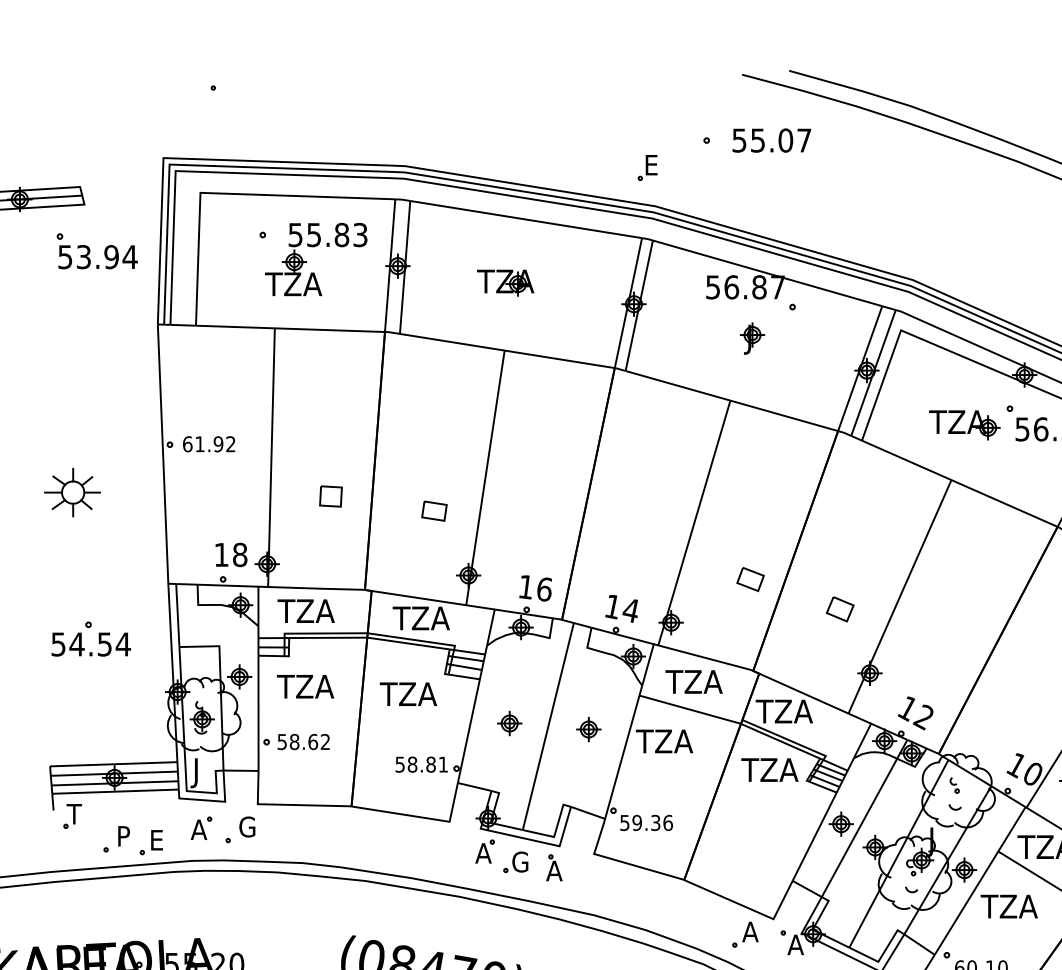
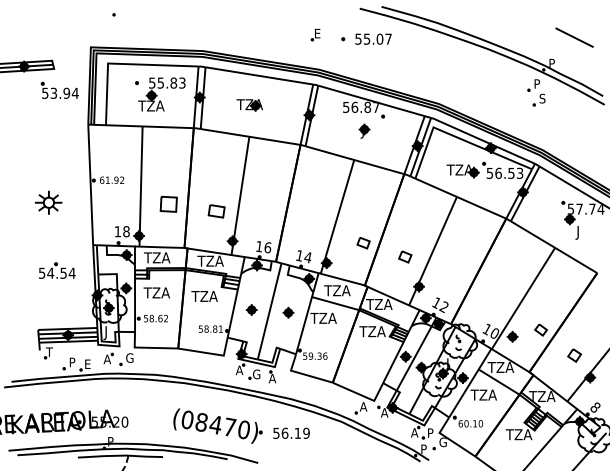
part: (646, 169) -> (315, 35), moved
part: (330, 496) -> (168, 204), size x1.6
part: (433, 511) -> (216, 211), size x1.4

